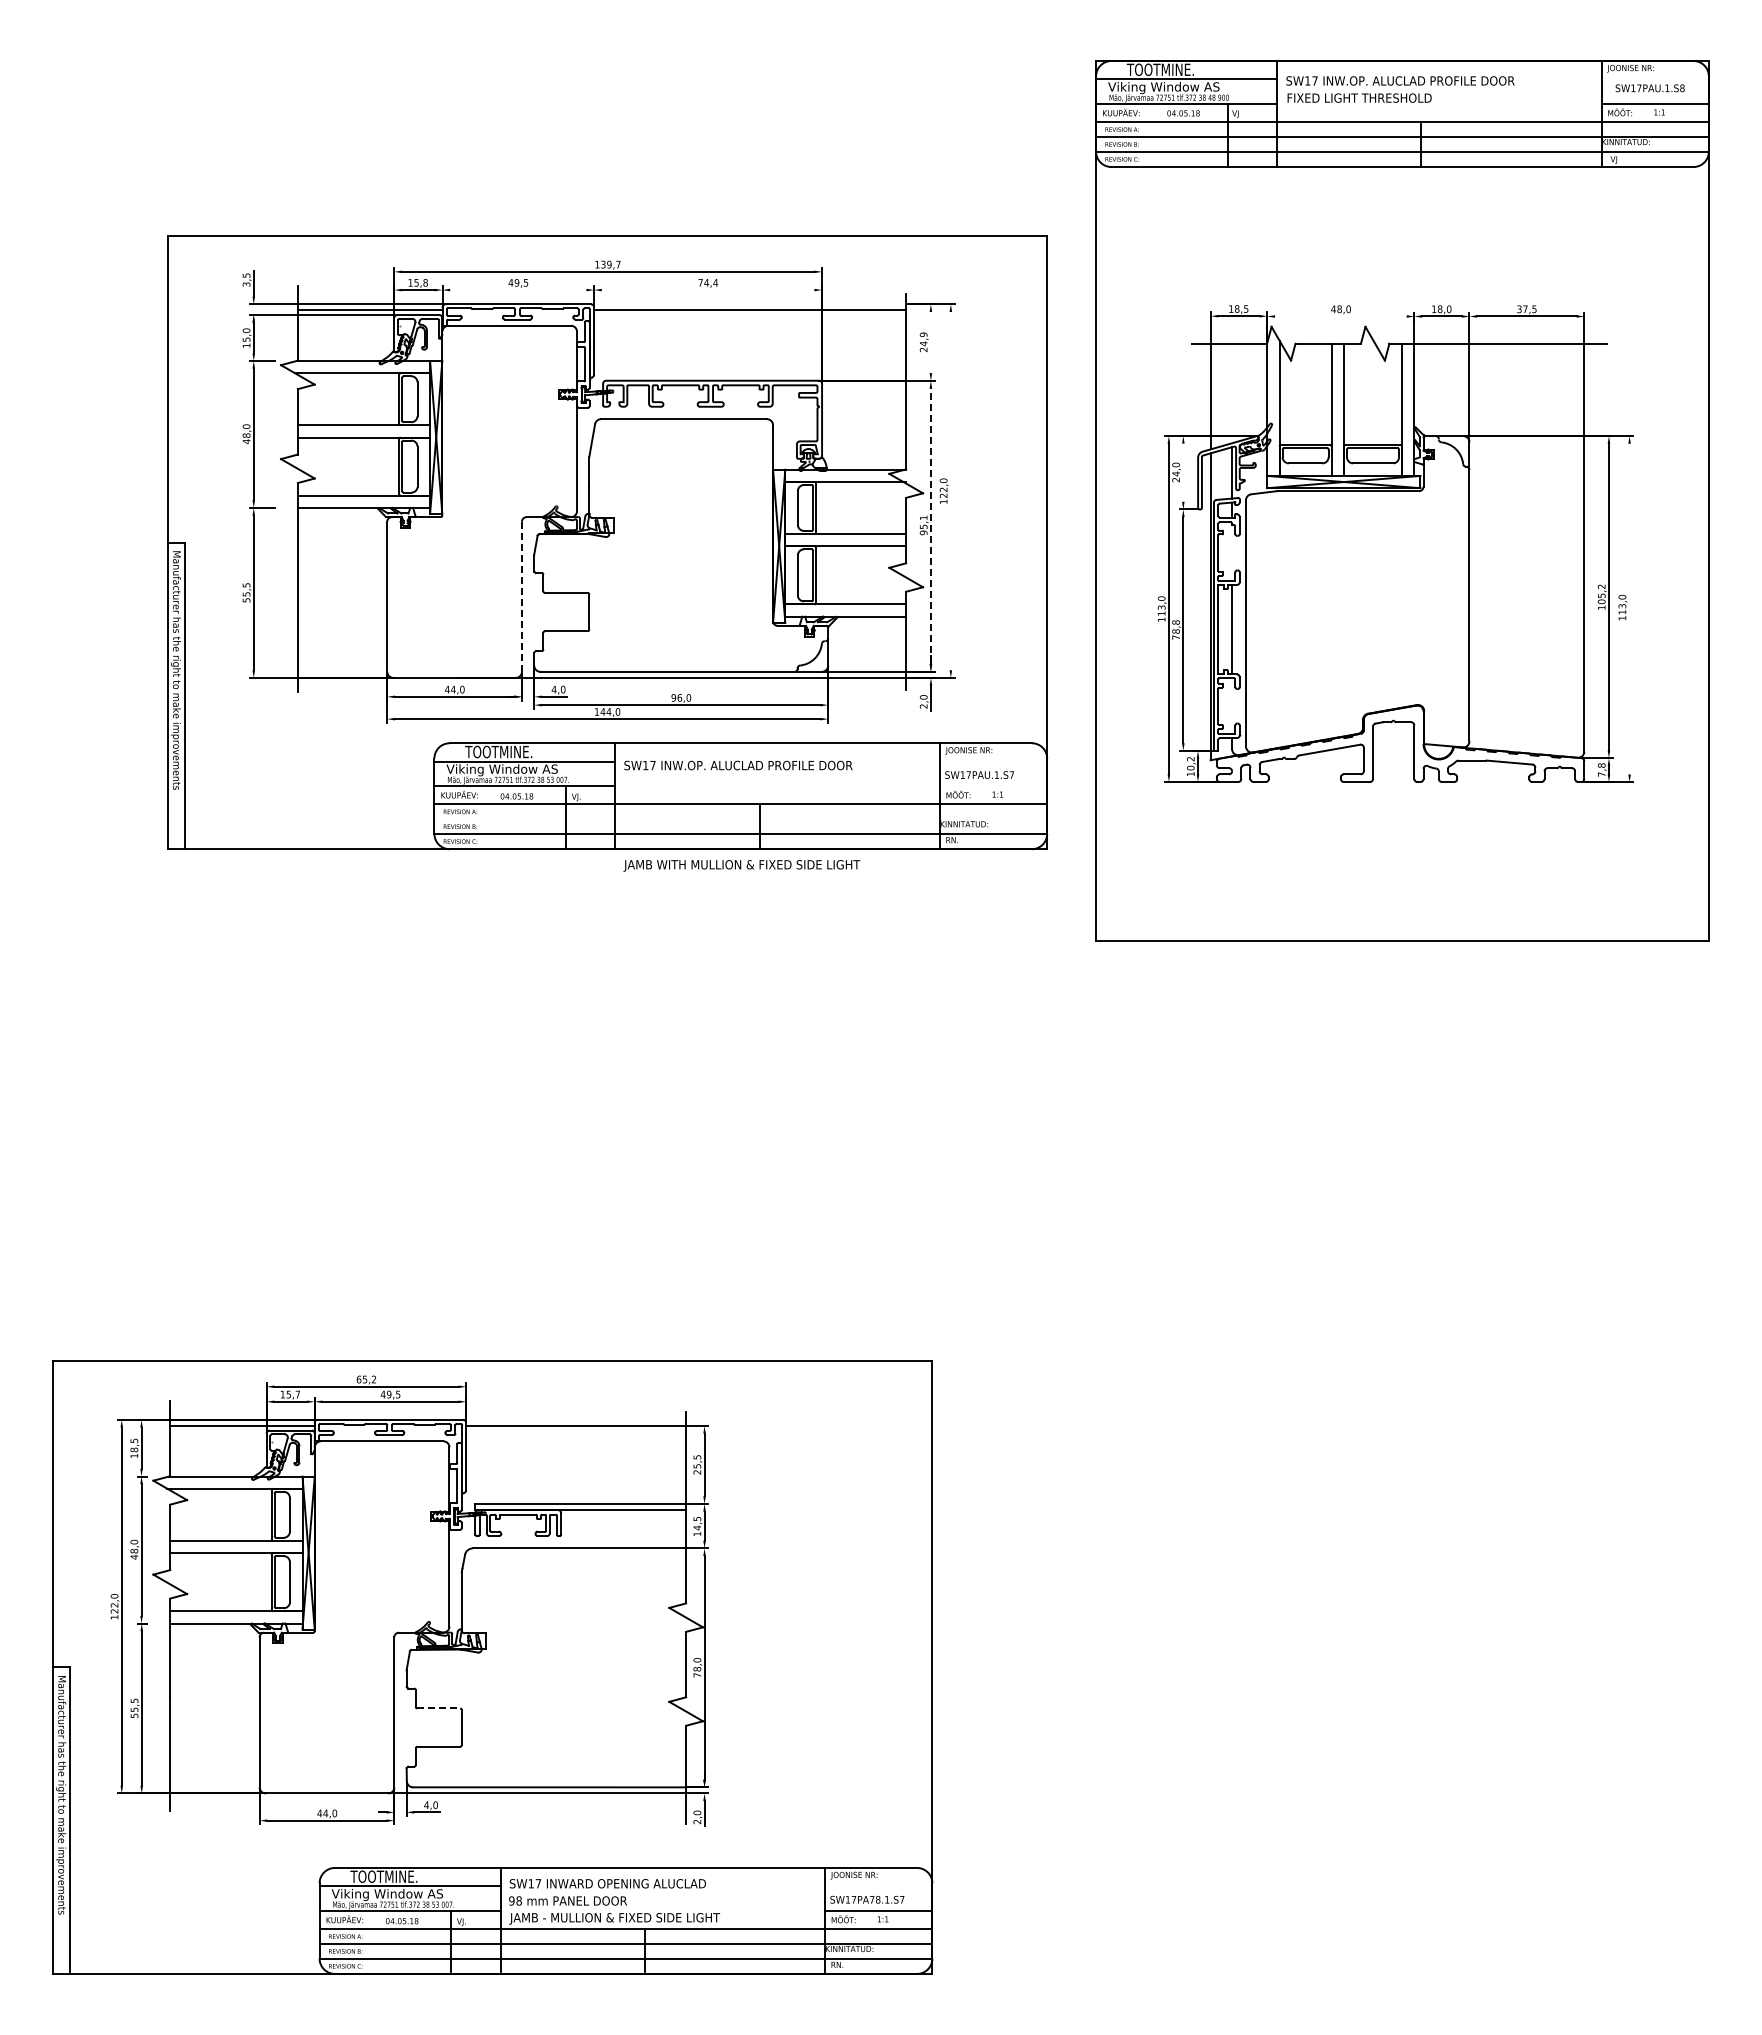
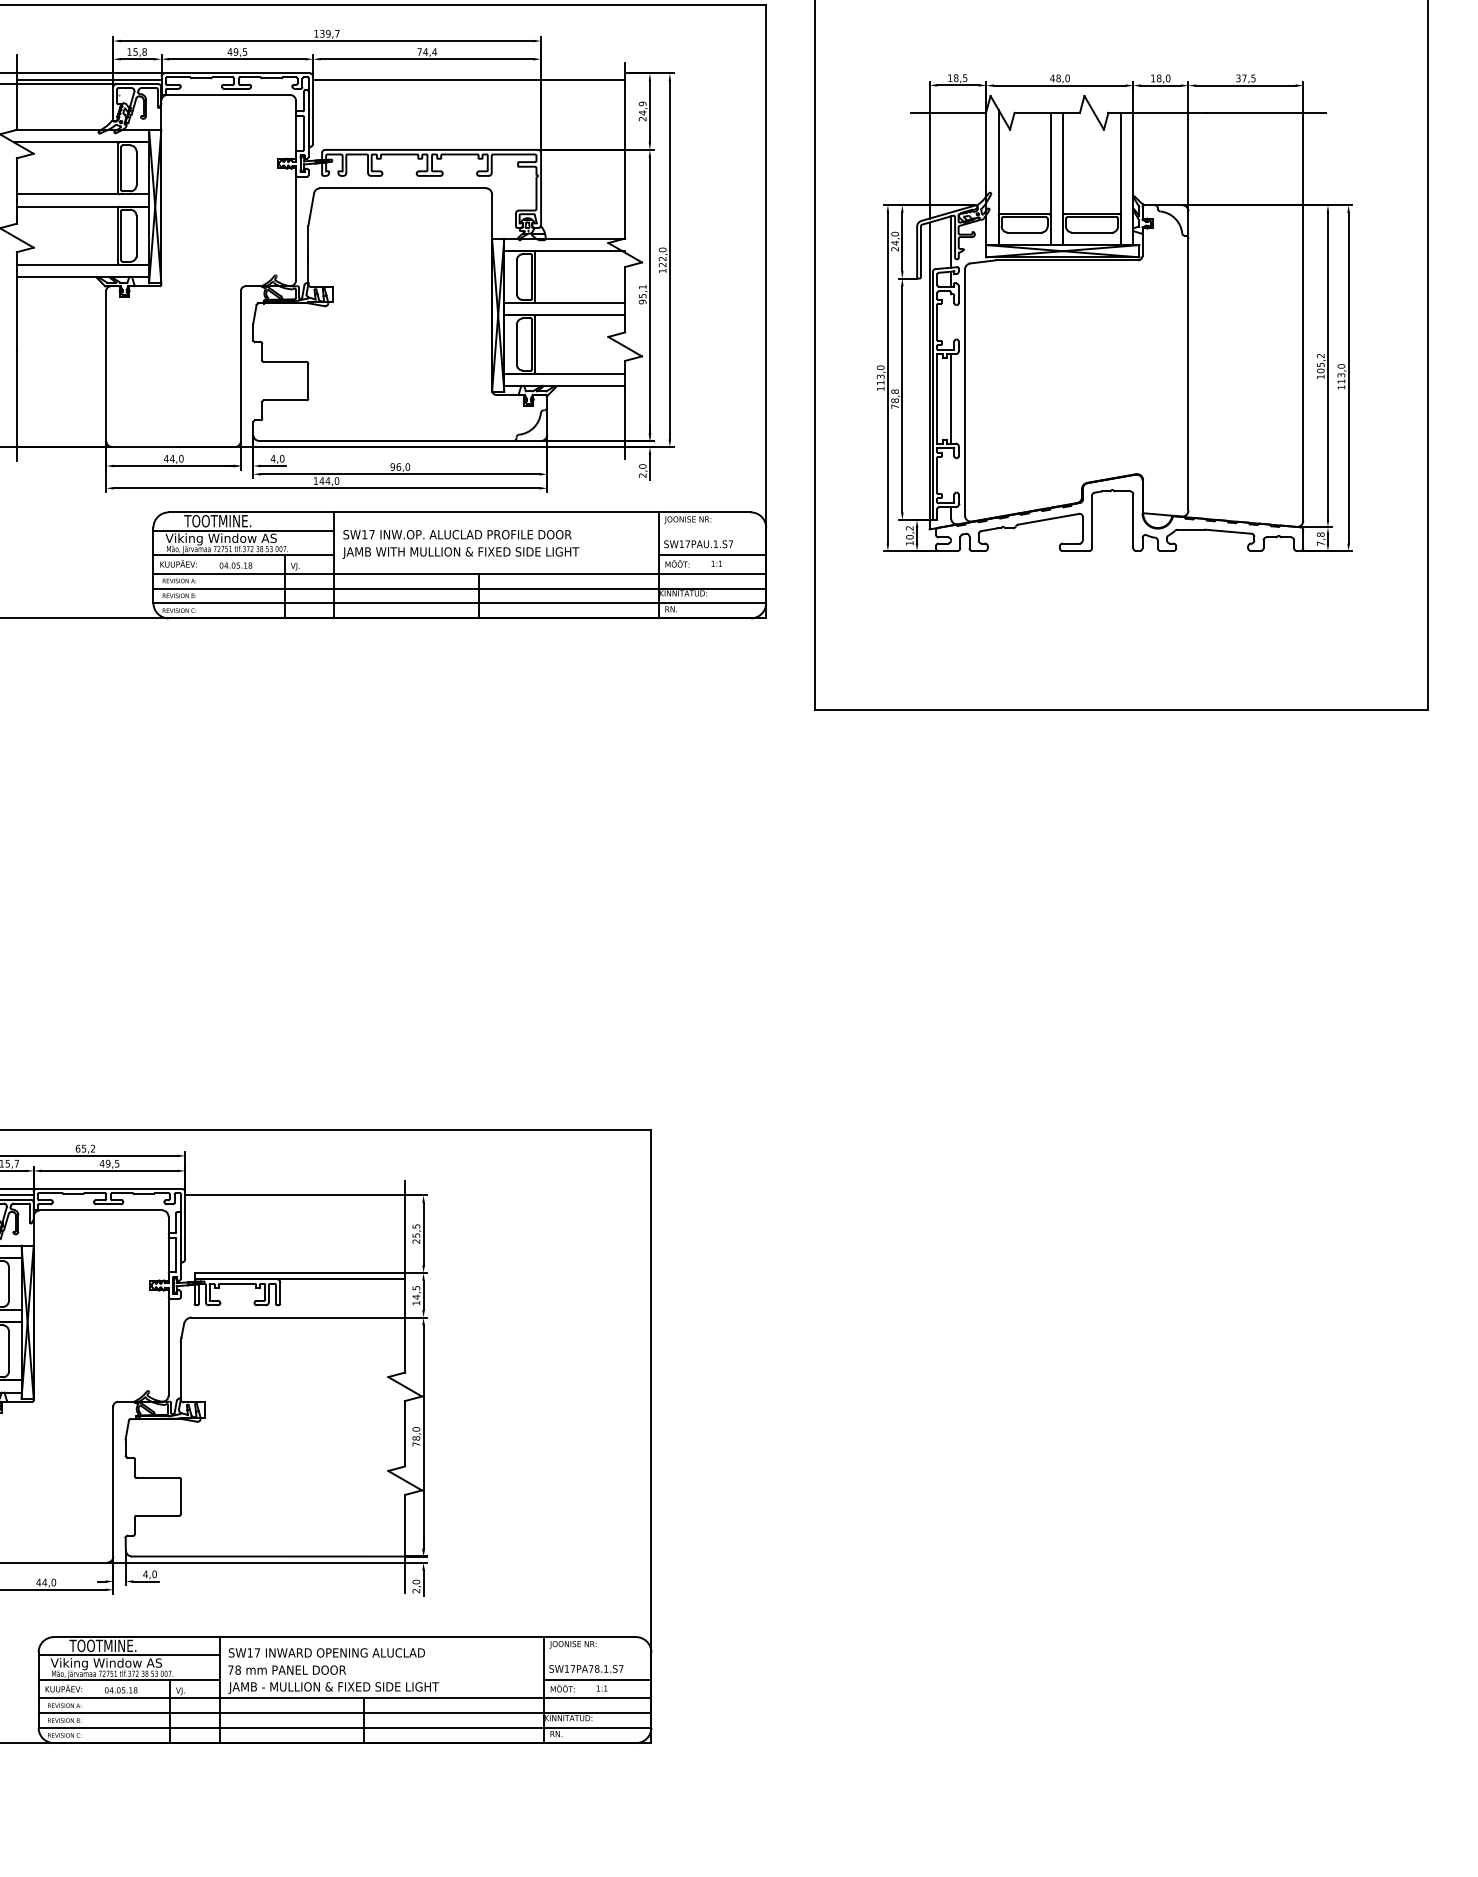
line: (518, 290) -> (237, 59), added
line: (707, 290) -> (426, 59), added
line: (1340, 316) -> (1059, 85), added
line: (930, 342) -> (649, 111), added
line: (1183, 472) -> (902, 241), added
line: (950, 490) -> (669, 259), added
line: (930, 526) -> (649, 295), dashed -> solid
line: (521, 597) -> (240, 366), dashed -> solid
line: (1629, 608) -> (1348, 377), added
line: (993, 786) -> (712, 555), added
line: (740, 819) -> (459, 588), added
text: (741, 865) -> (460, 552), moved
line: (439, 1708) -> (158, 1477), dashed -> solid
text: (511, 1900) -> (230, 1669), 98 -> 78

